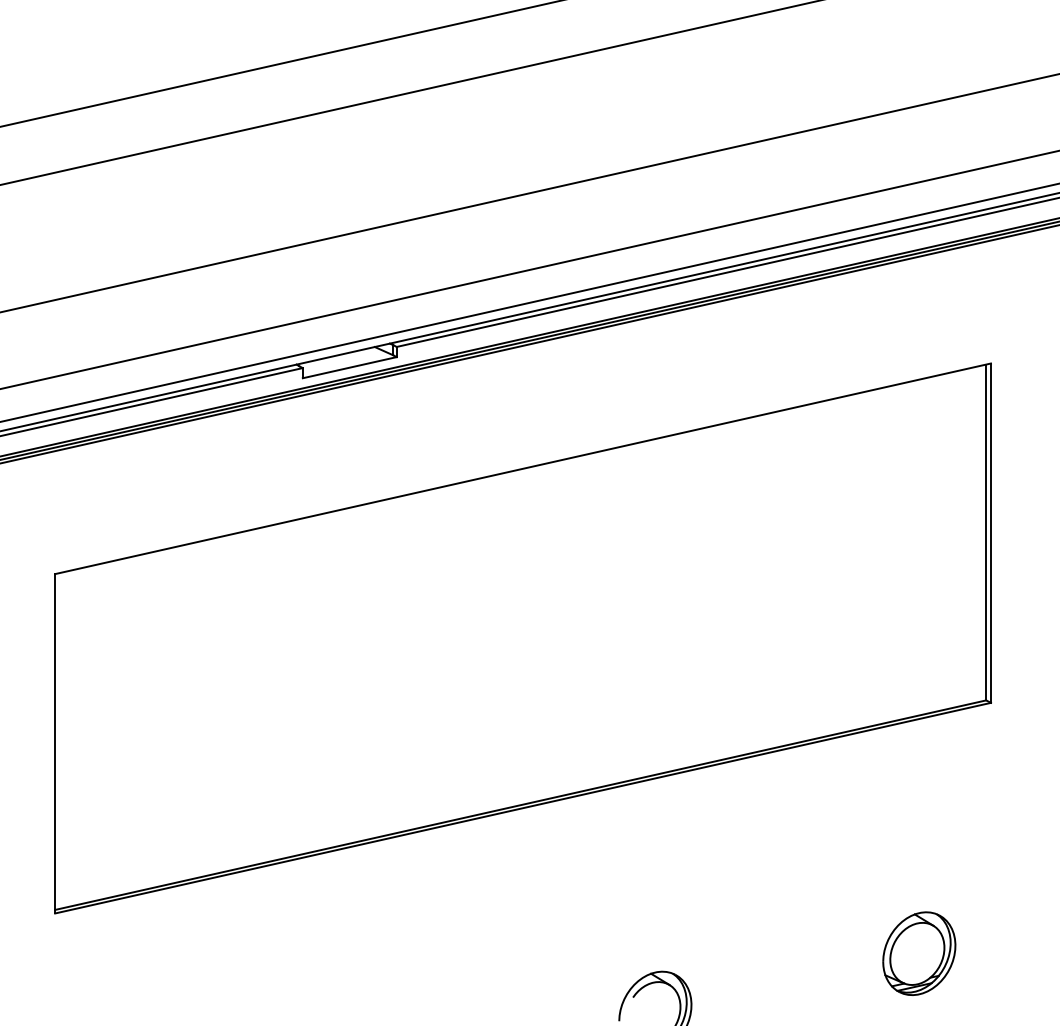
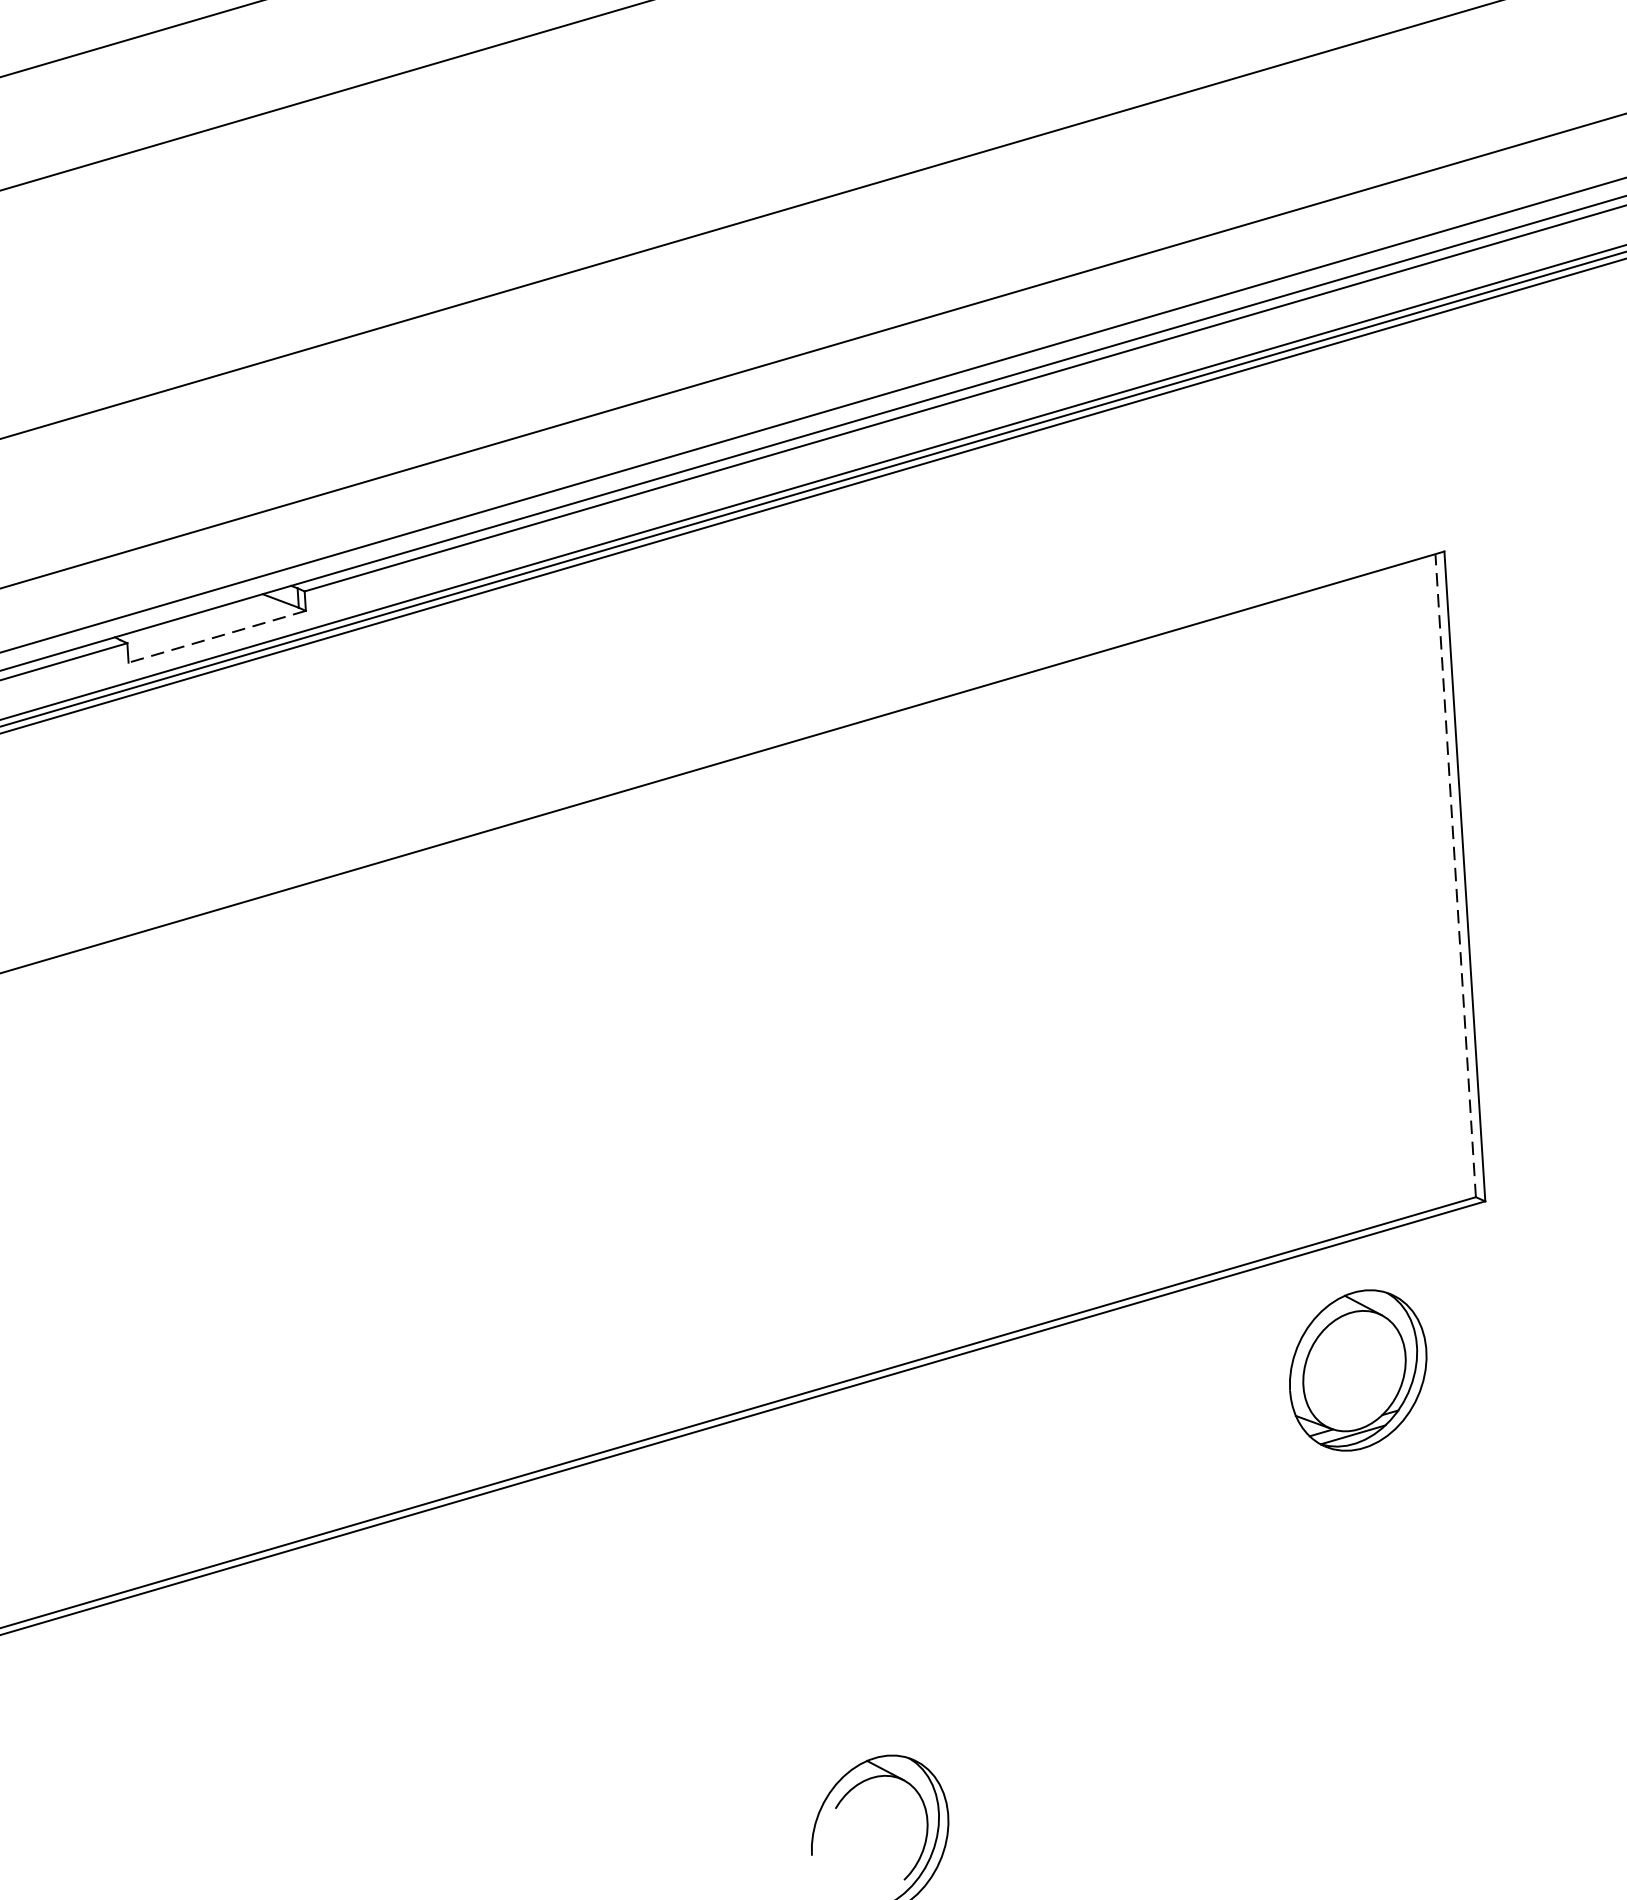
line: (349, 367) -> (216, 636), solid -> dashed
line: (986, 532) -> (1456, 875), solid -> dashed
part: (919, 953) -> (1358, 1370), moved

